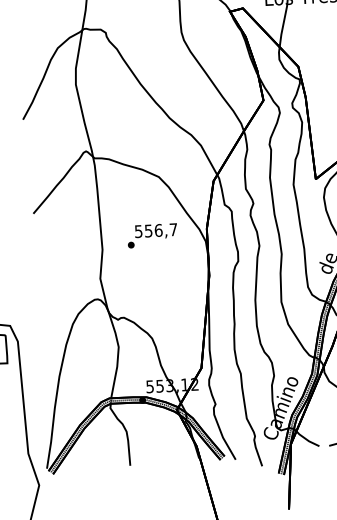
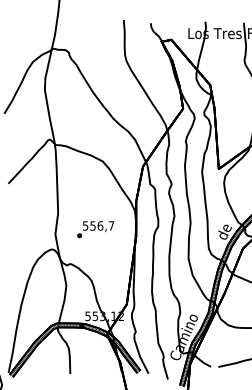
text: (152, 235) -> (95, 229), moved

